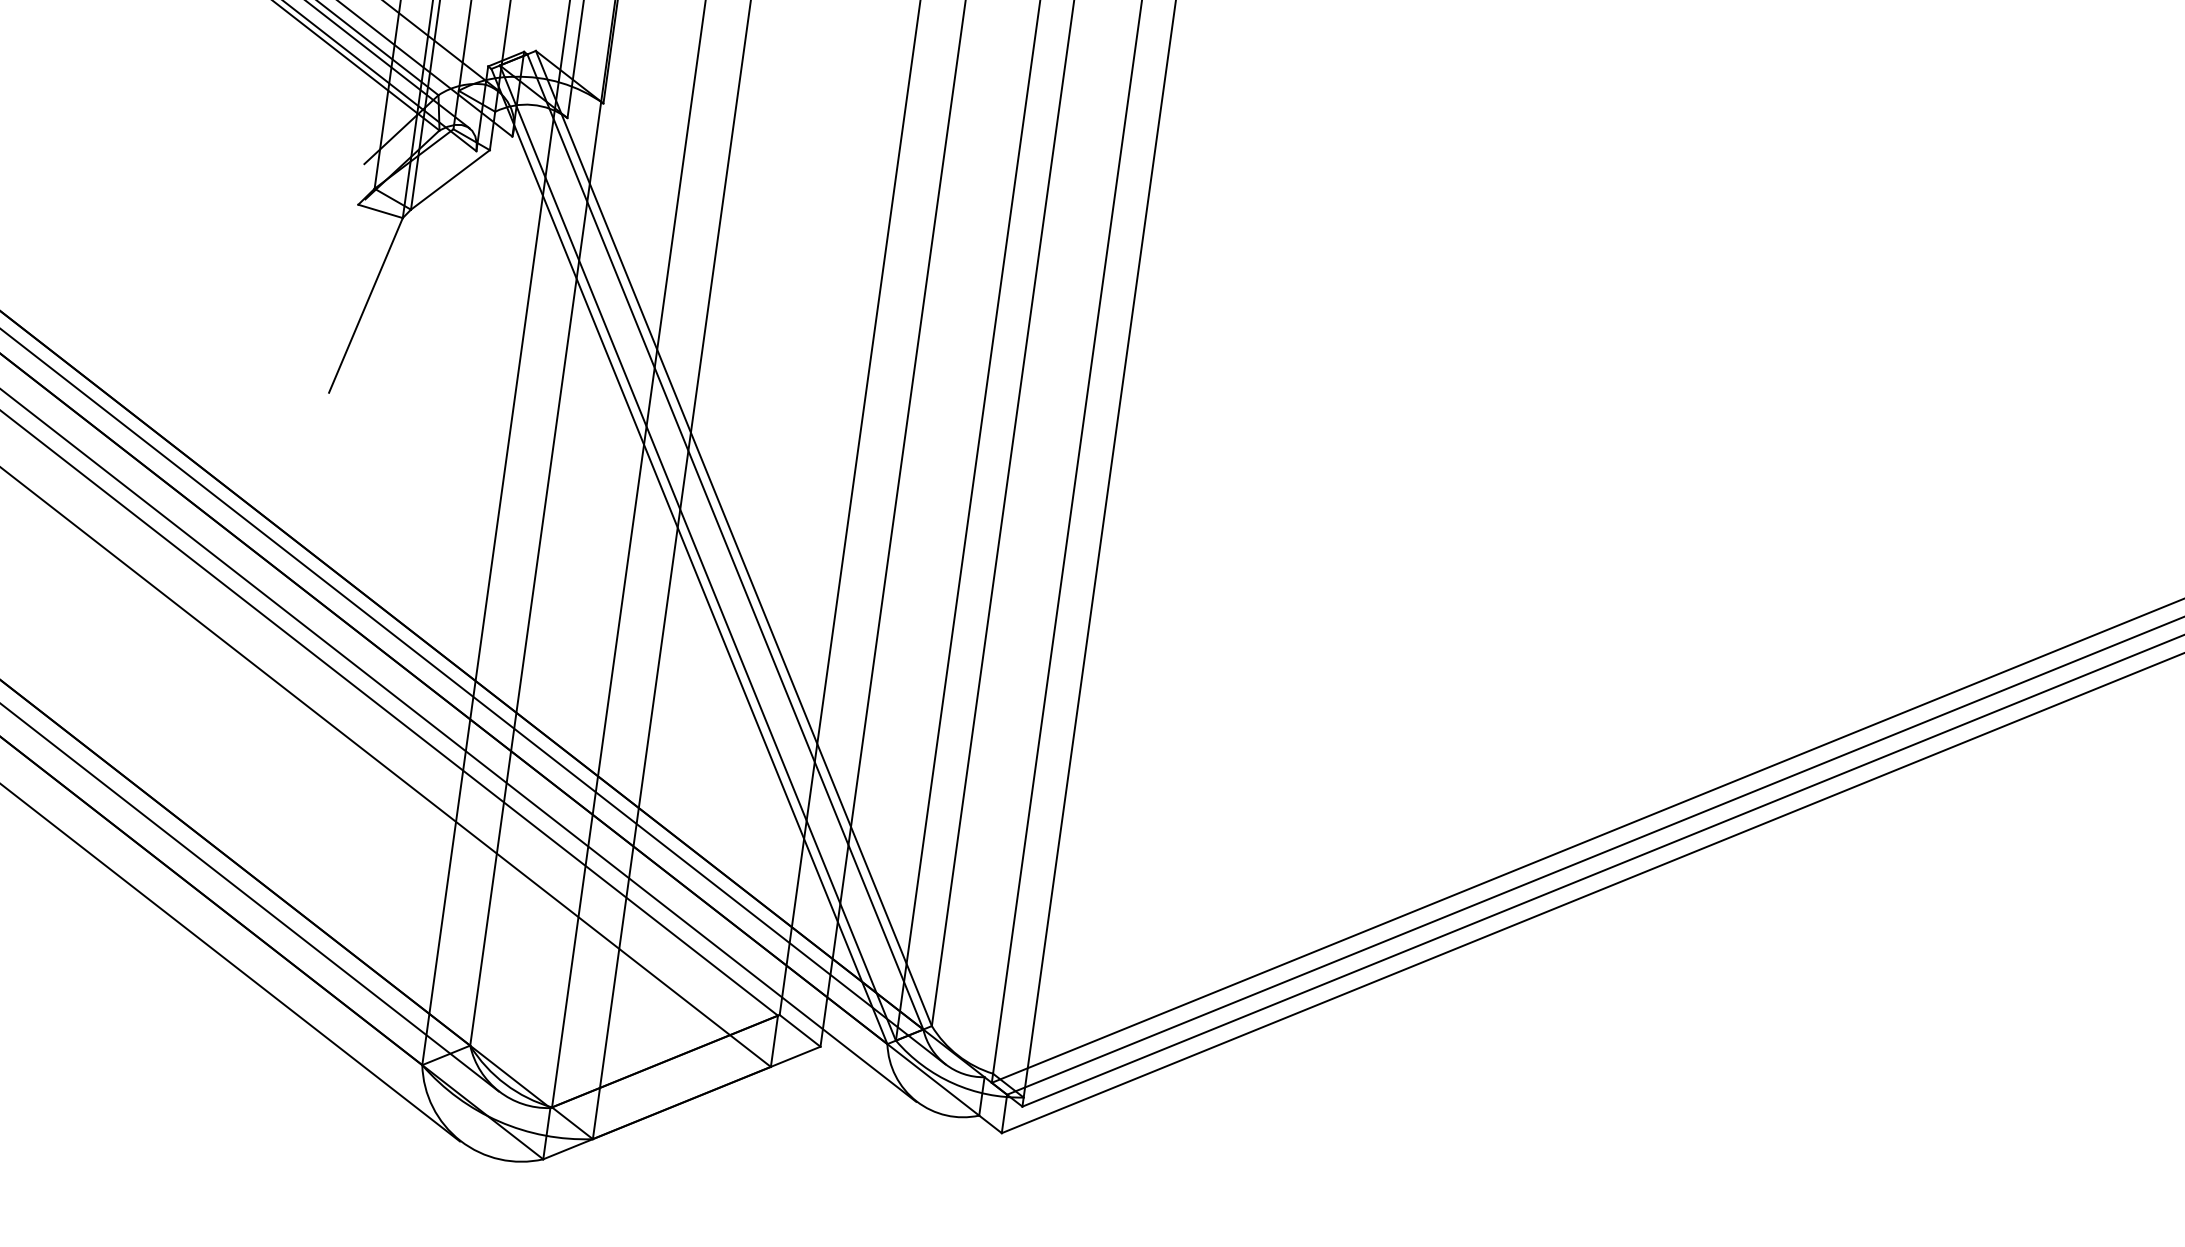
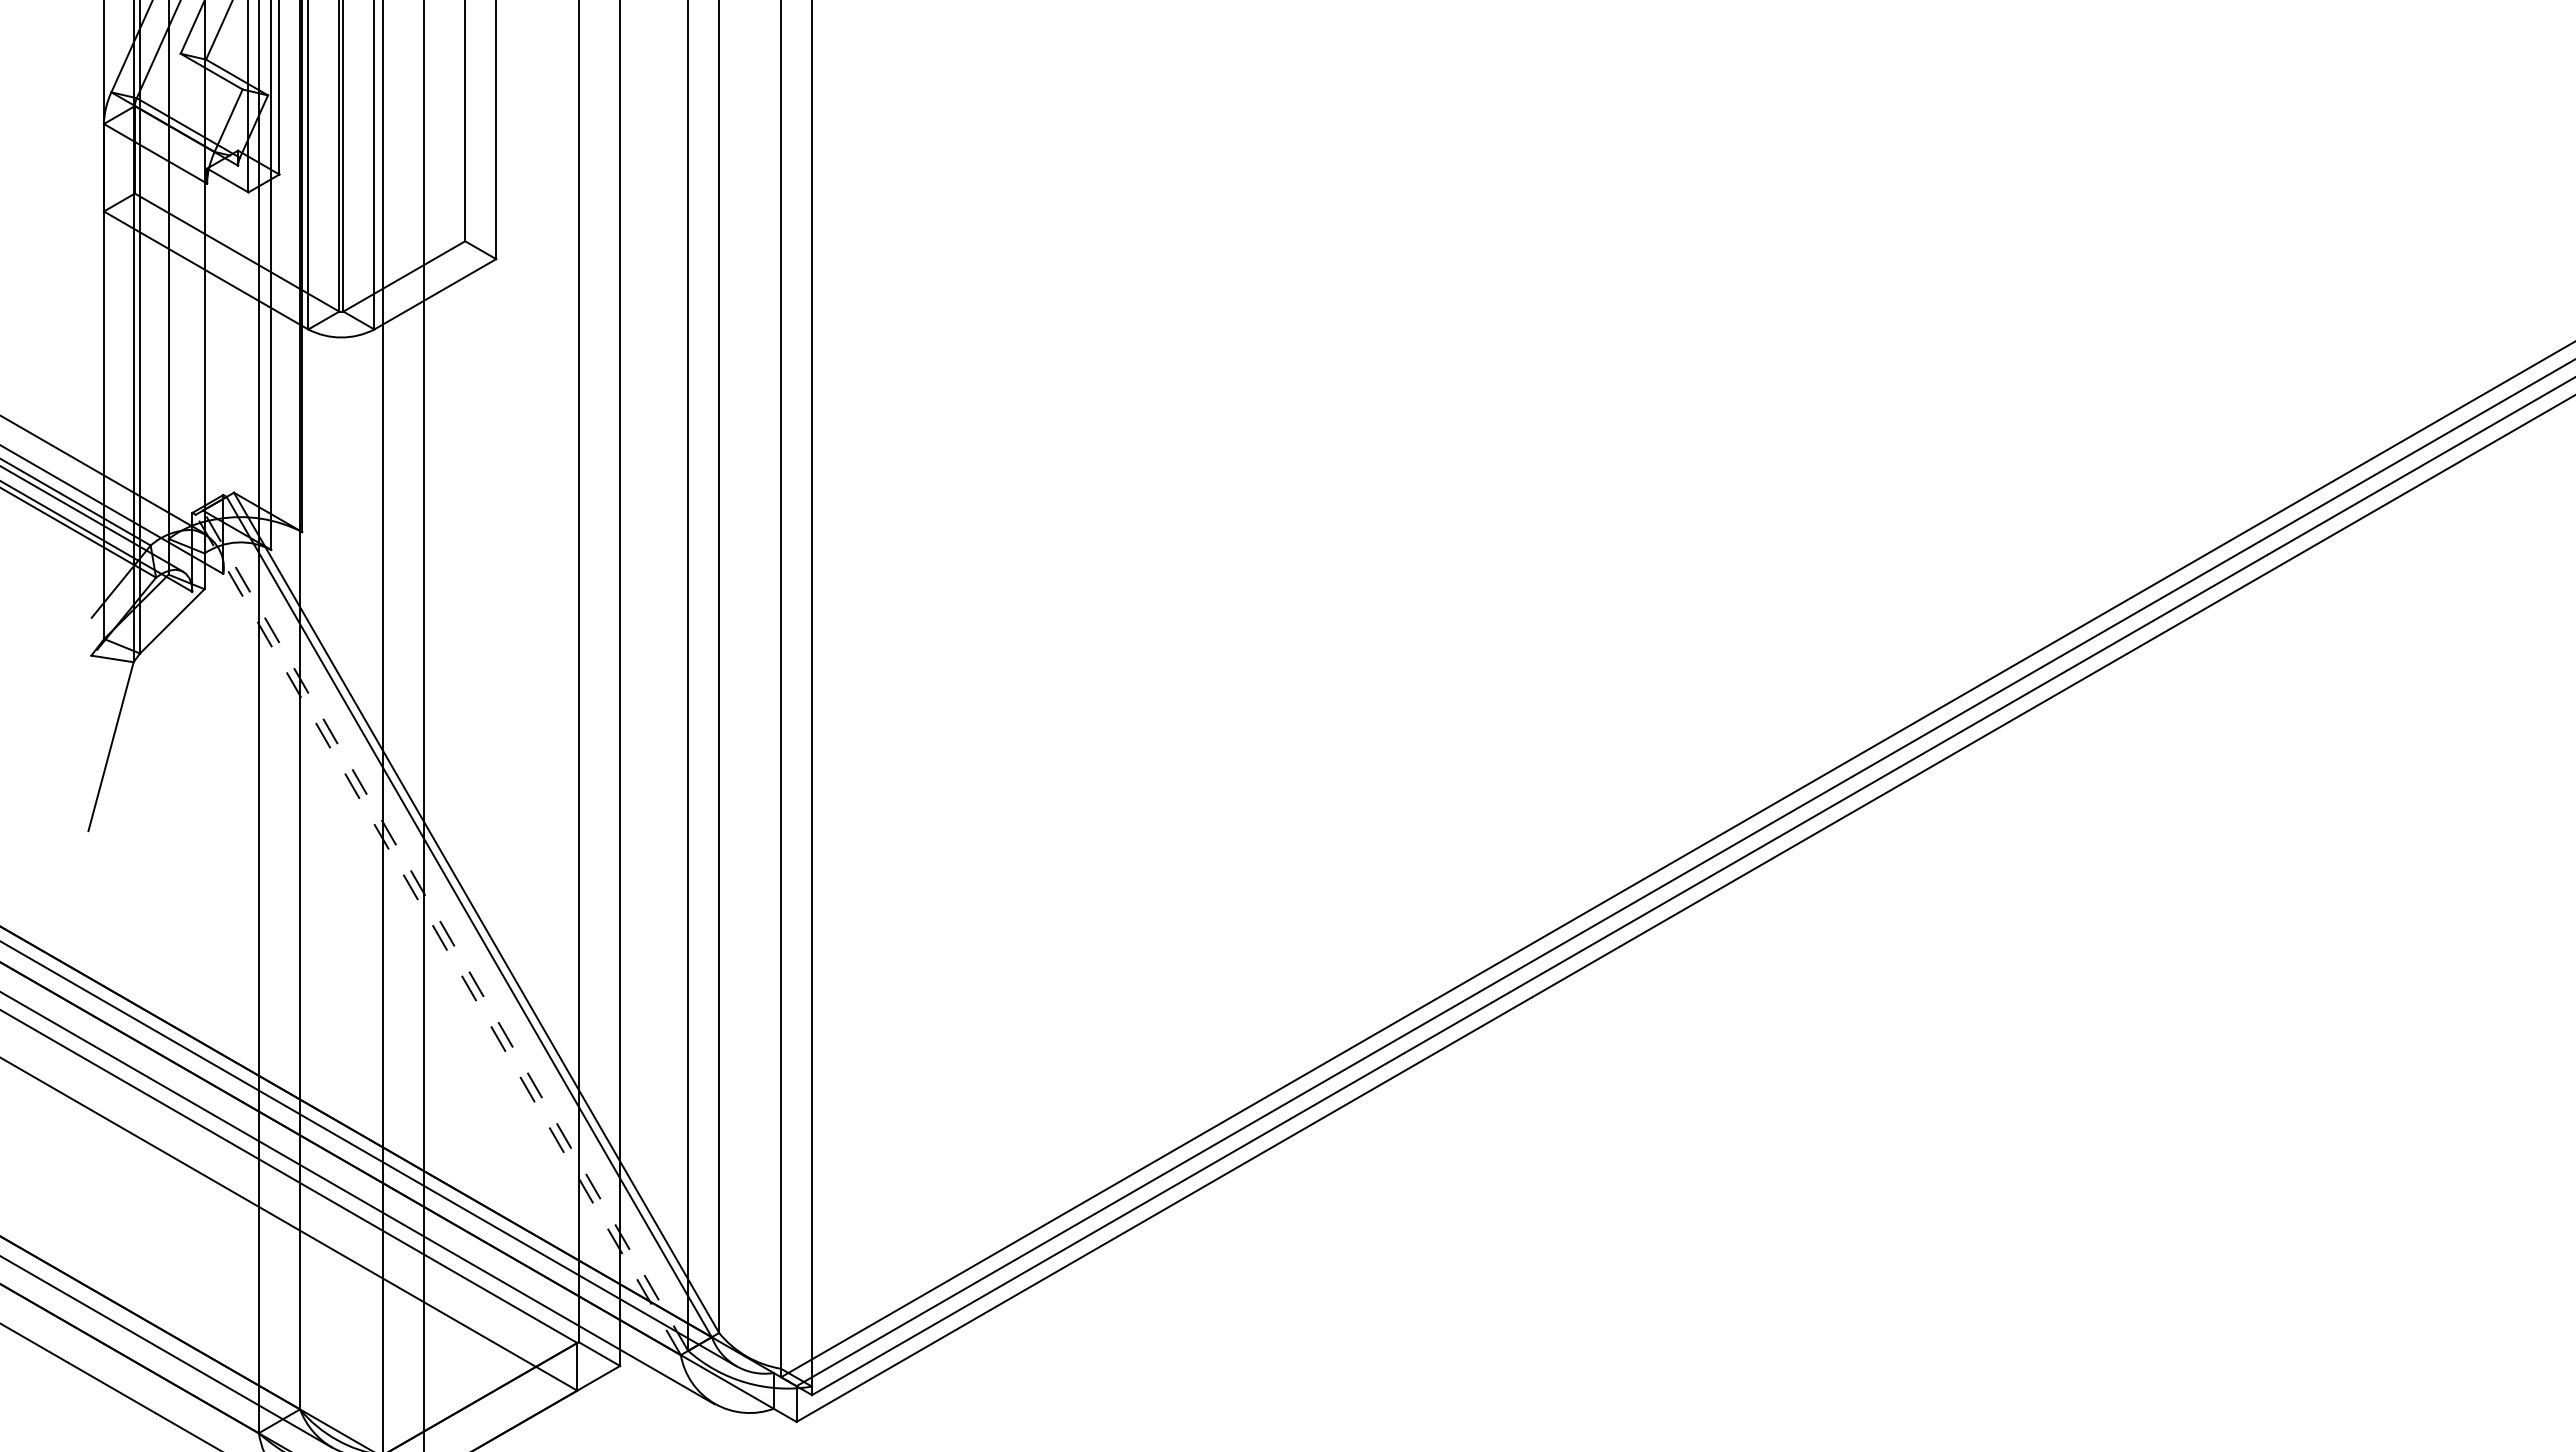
line: (697, 552) -> (445, 930), solid -> dashed
line: (689, 556) -> (438, 934), solid -> dashed

